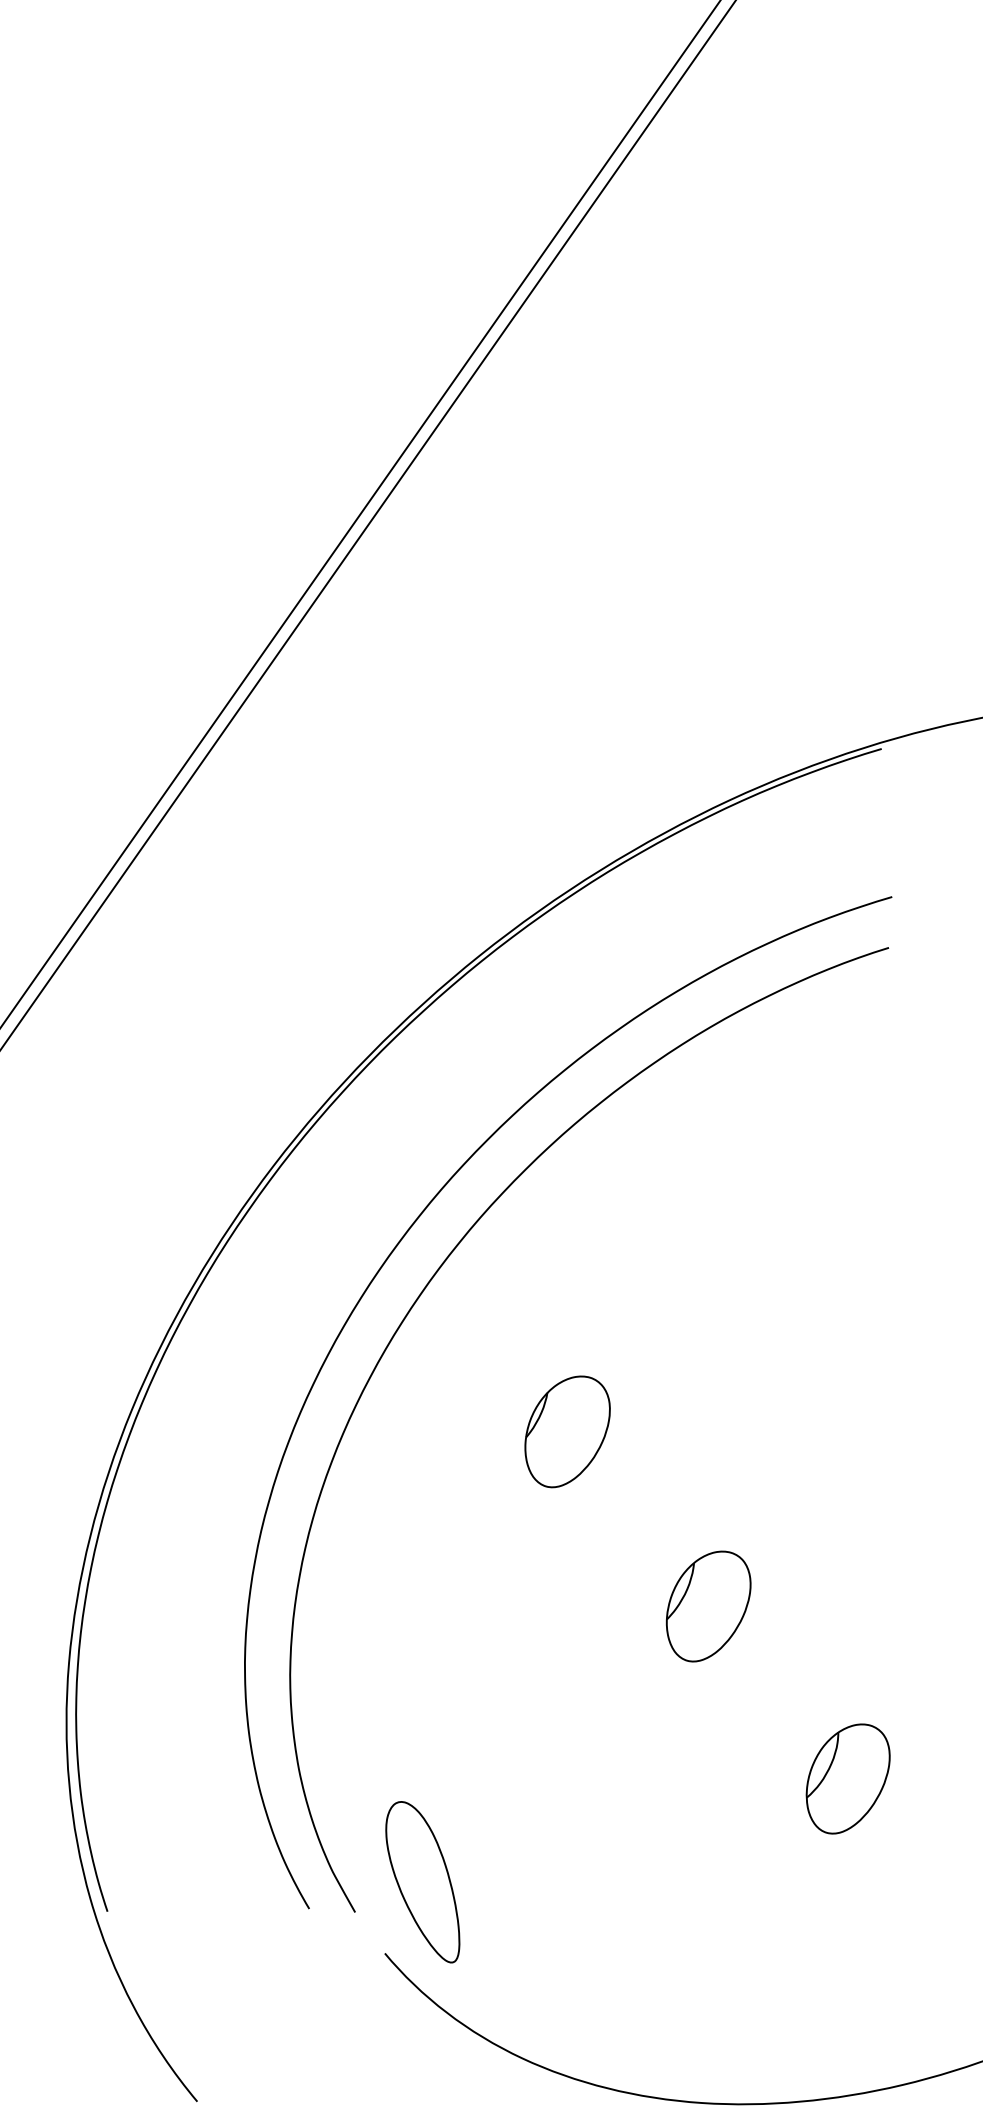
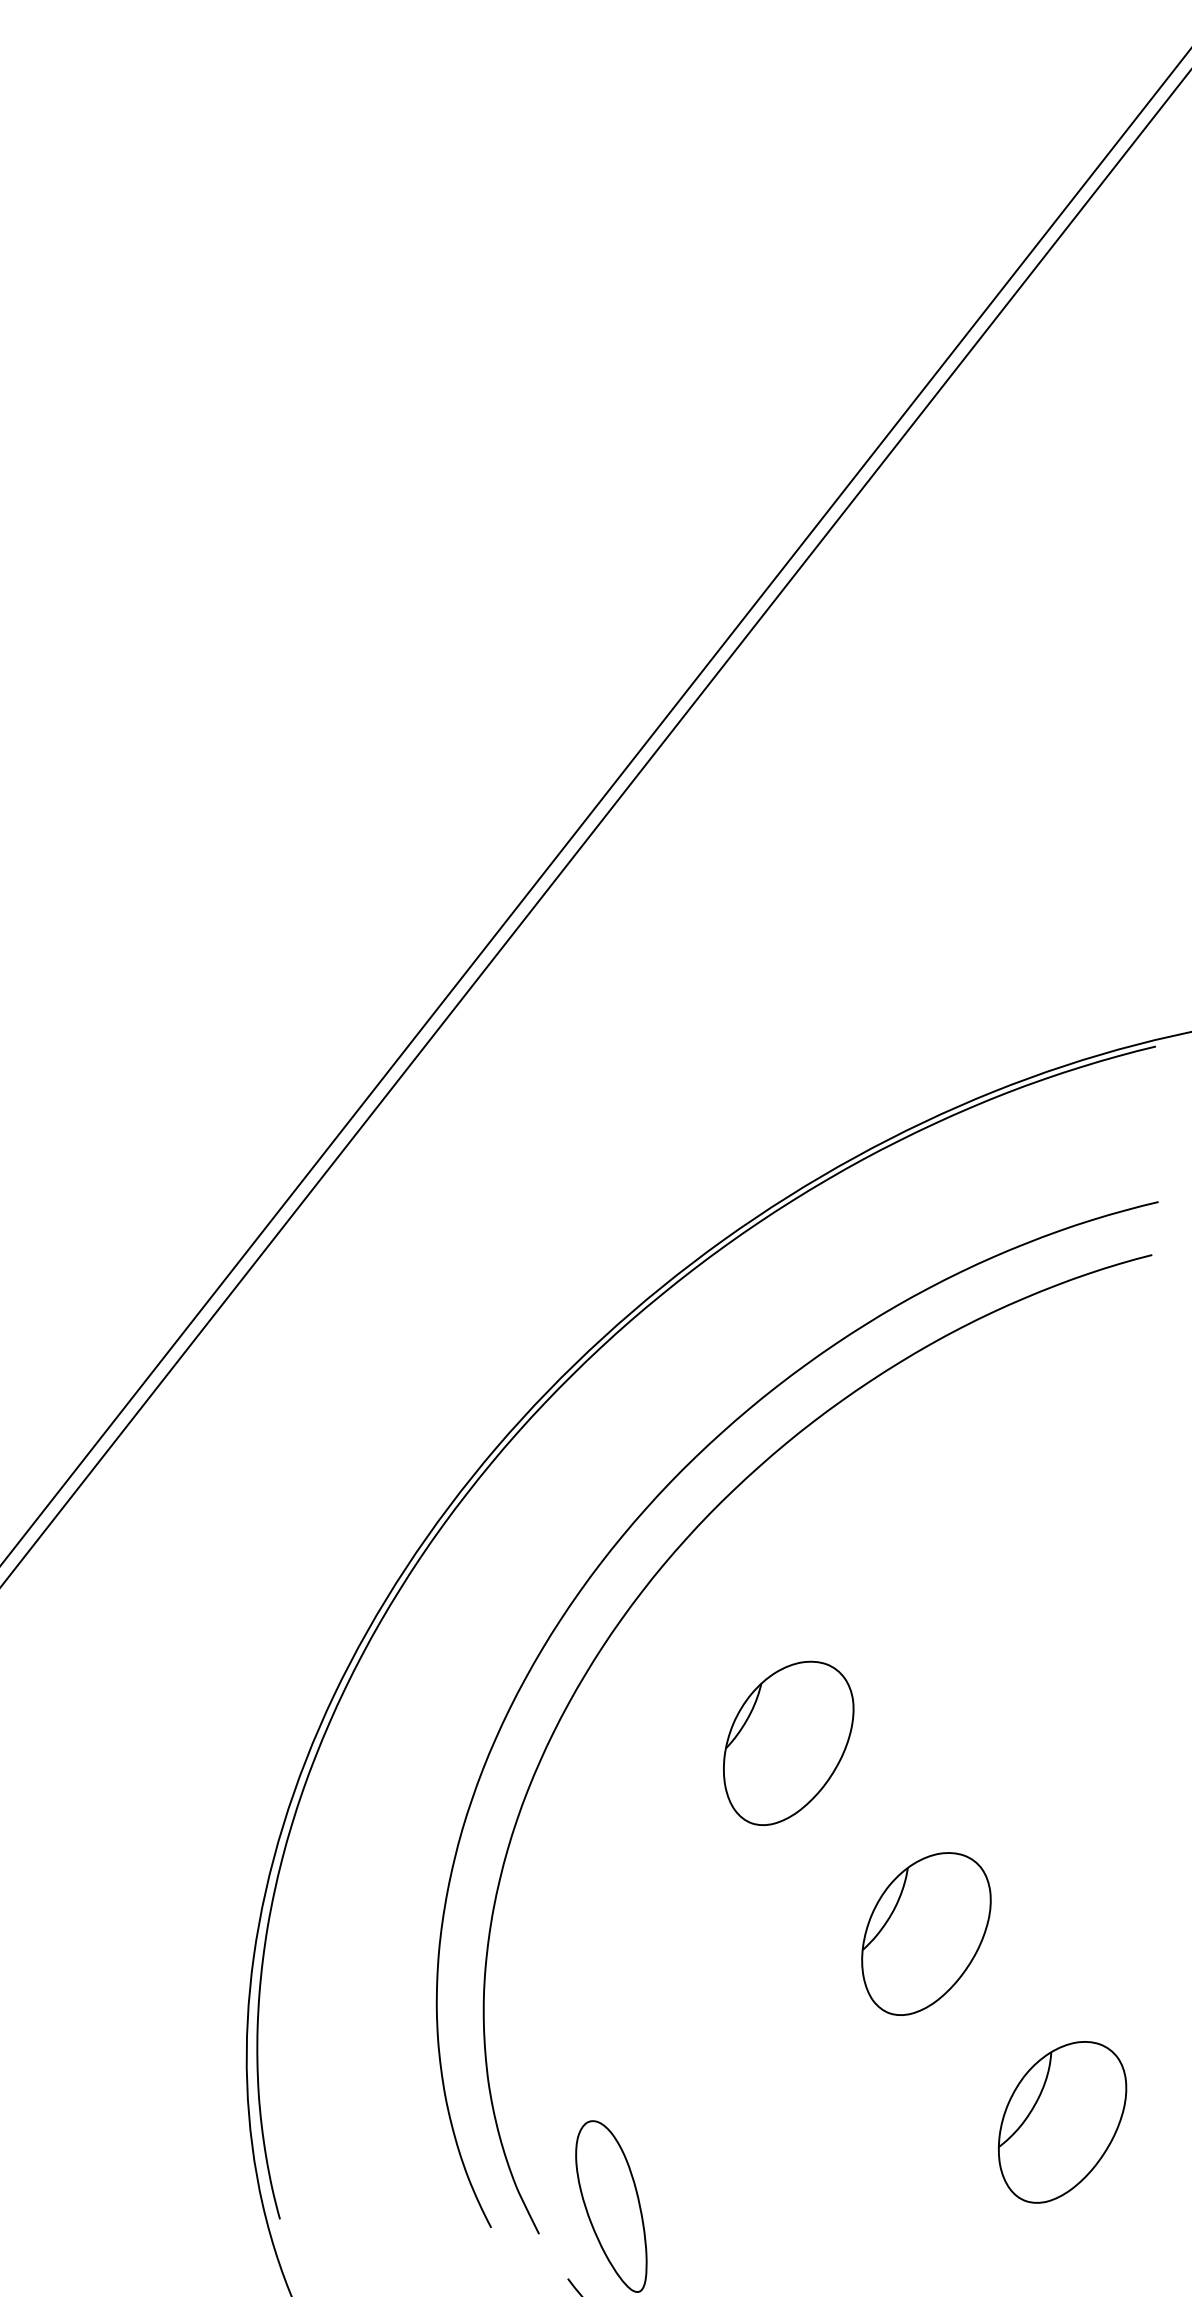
part: (567, 1431) -> (788, 1742), size x1.43
part: (708, 1605) -> (926, 1933), size x1.43
part: (848, 1779) -> (1062, 2122), size x1.43

